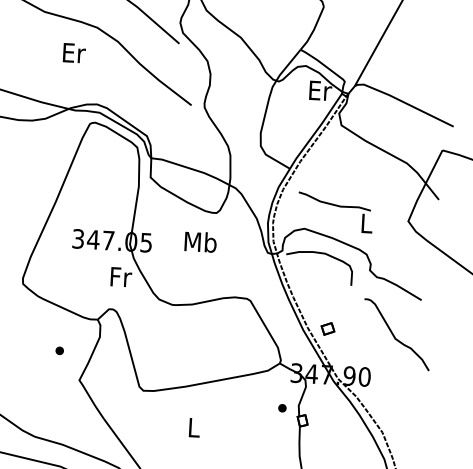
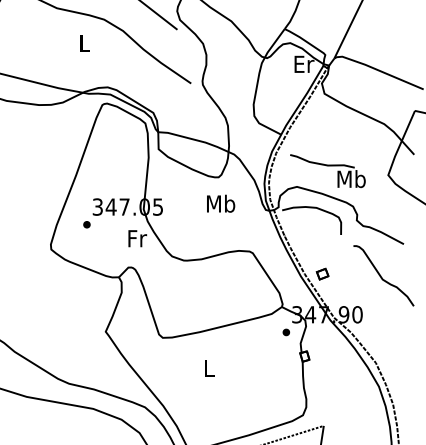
text: (74, 52) -> (85, 42), Er -> L
text: (366, 223) -> (351, 179), L -> Mb
text: (201, 241) -> (221, 203), moved
part: (59, 350) -> (86, 224), moved
part: (282, 408) -> (286, 332), moved

